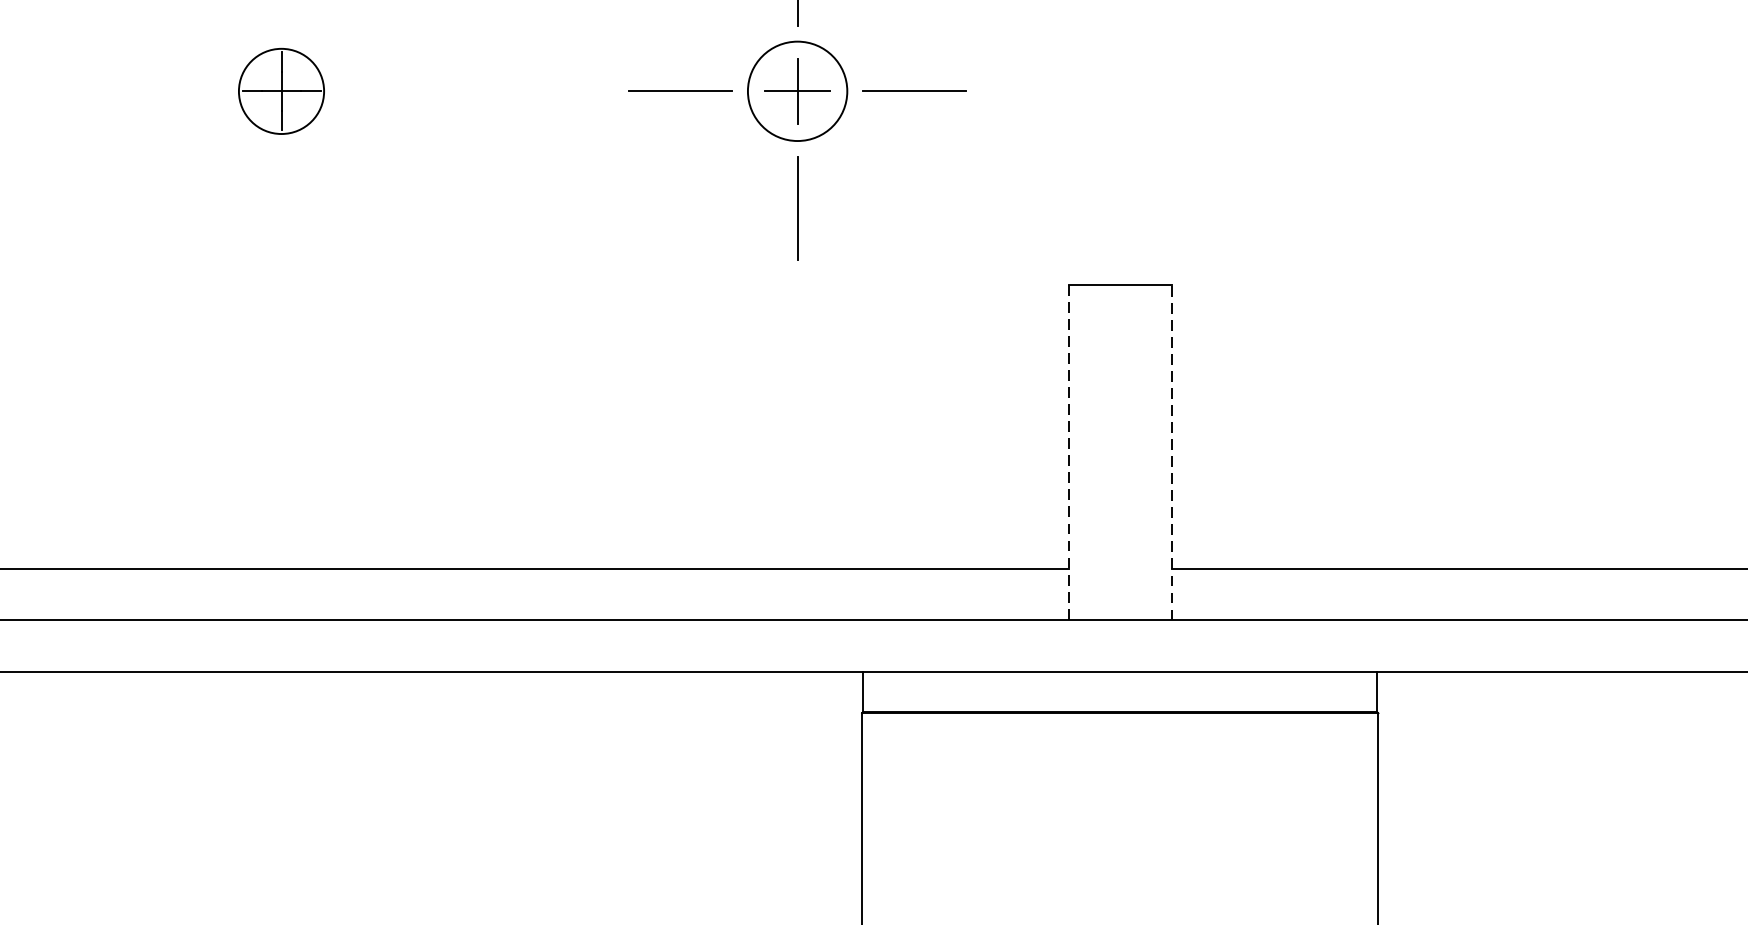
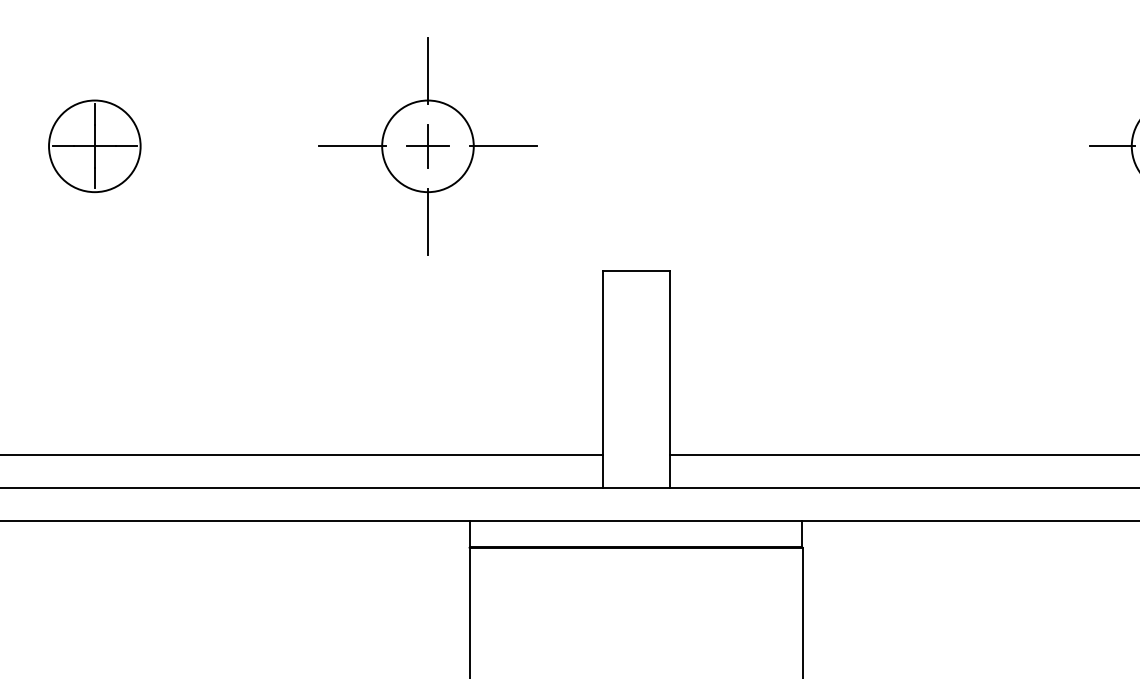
part: (280, 91) -> (94, 146), size x1.67
circle: (796, 91) -> (427, 146), size x1.43
line: (1171, 452) -> (669, 379), dashed -> solid
line: (1068, 454) -> (602, 380), dashed -> solid

